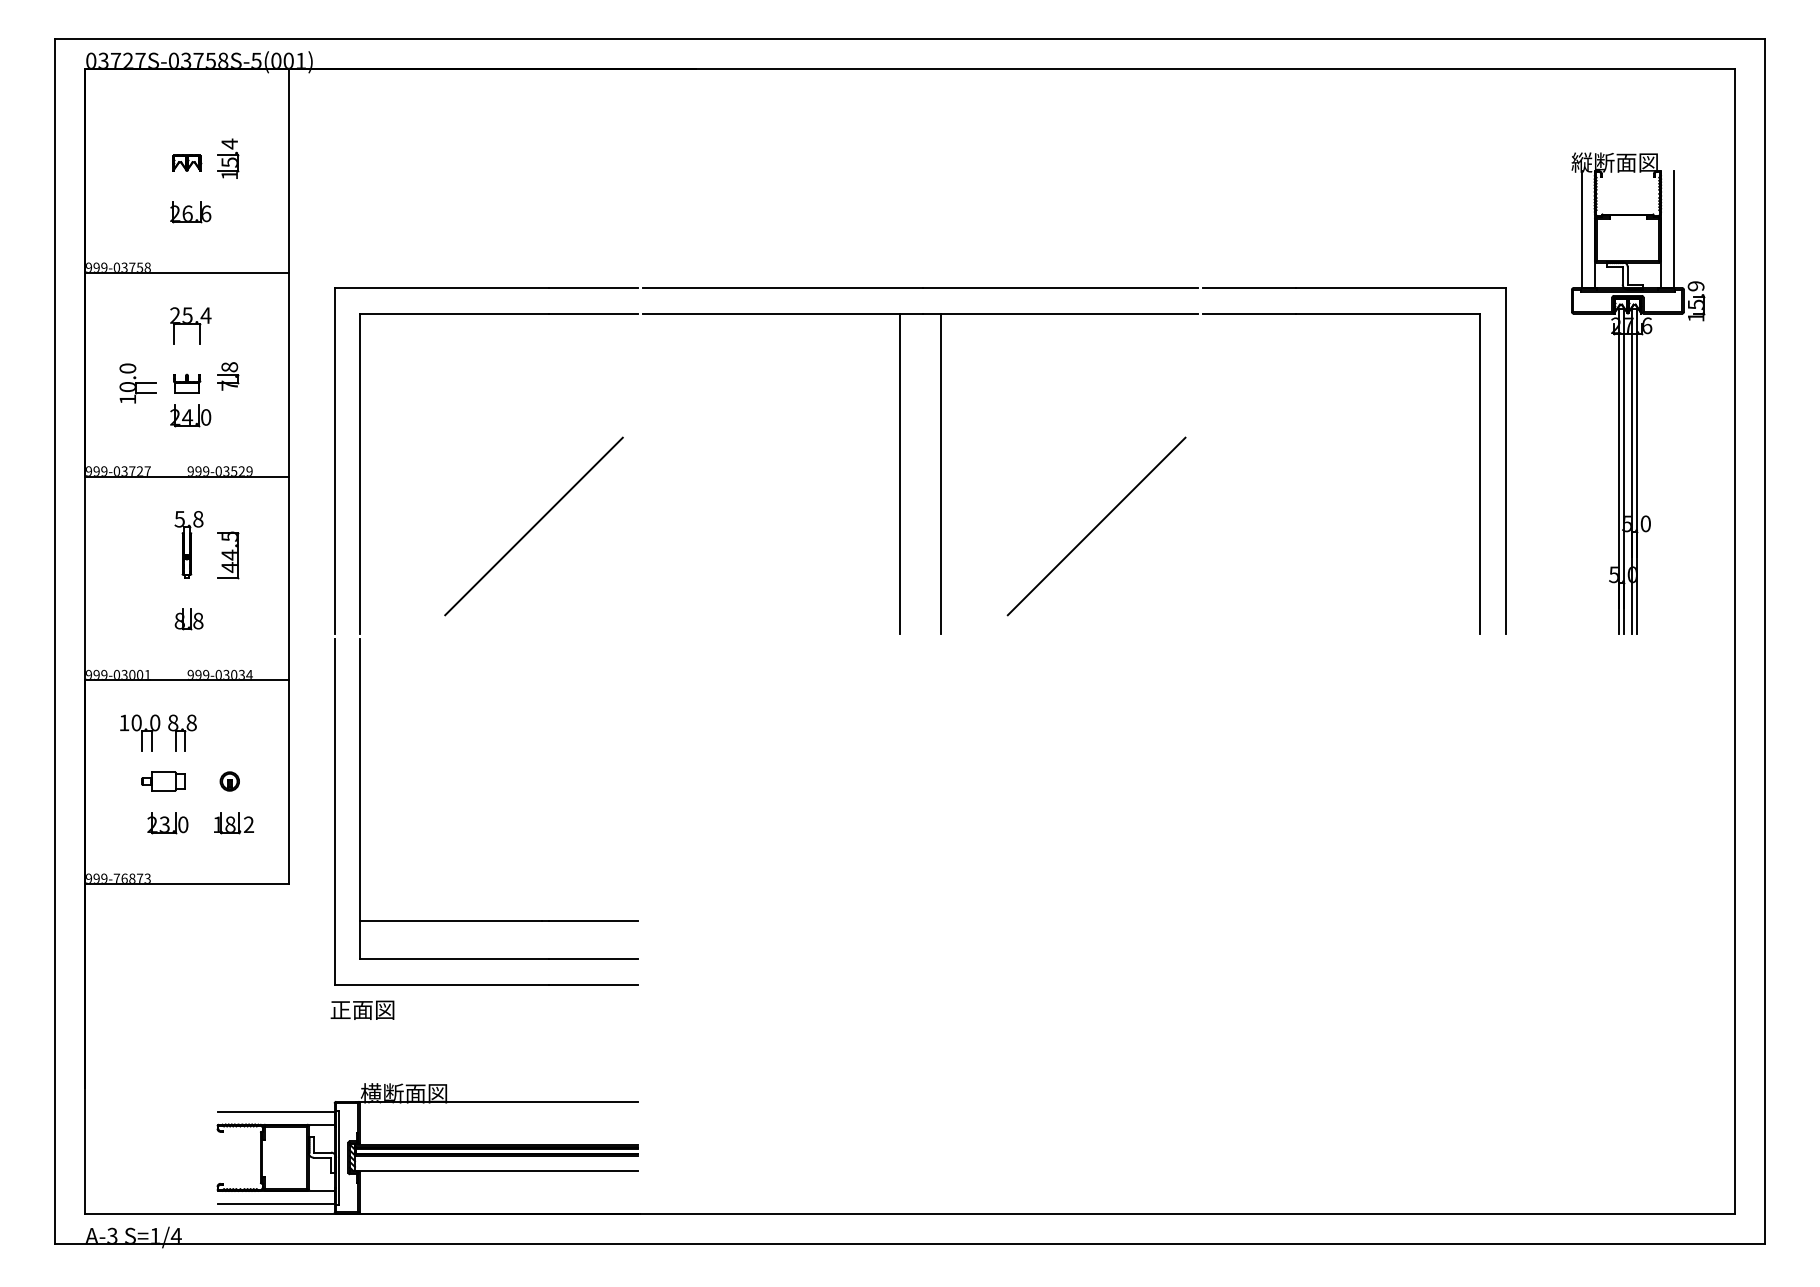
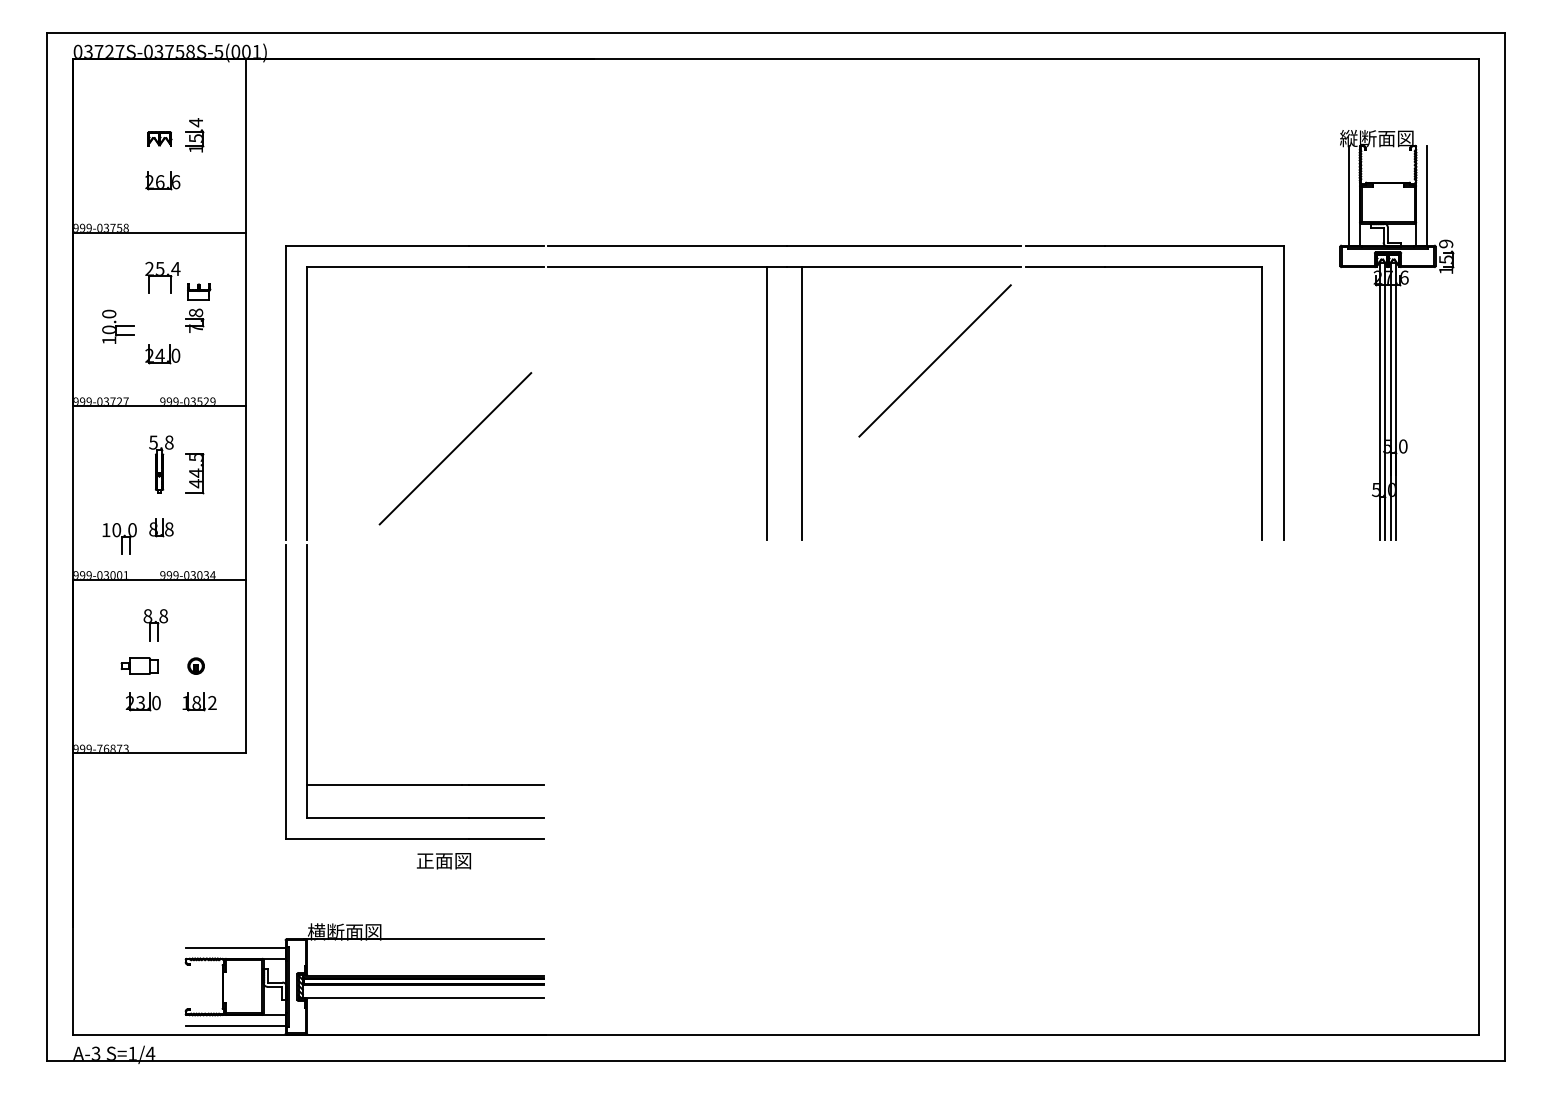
part: (187, 383) -> (199, 291), moved
line: (1096, 526) -> (934, 360), moved
part: (140, 732) -> (120, 538), moved
text: (362, 1009) -> (443, 860), moved

